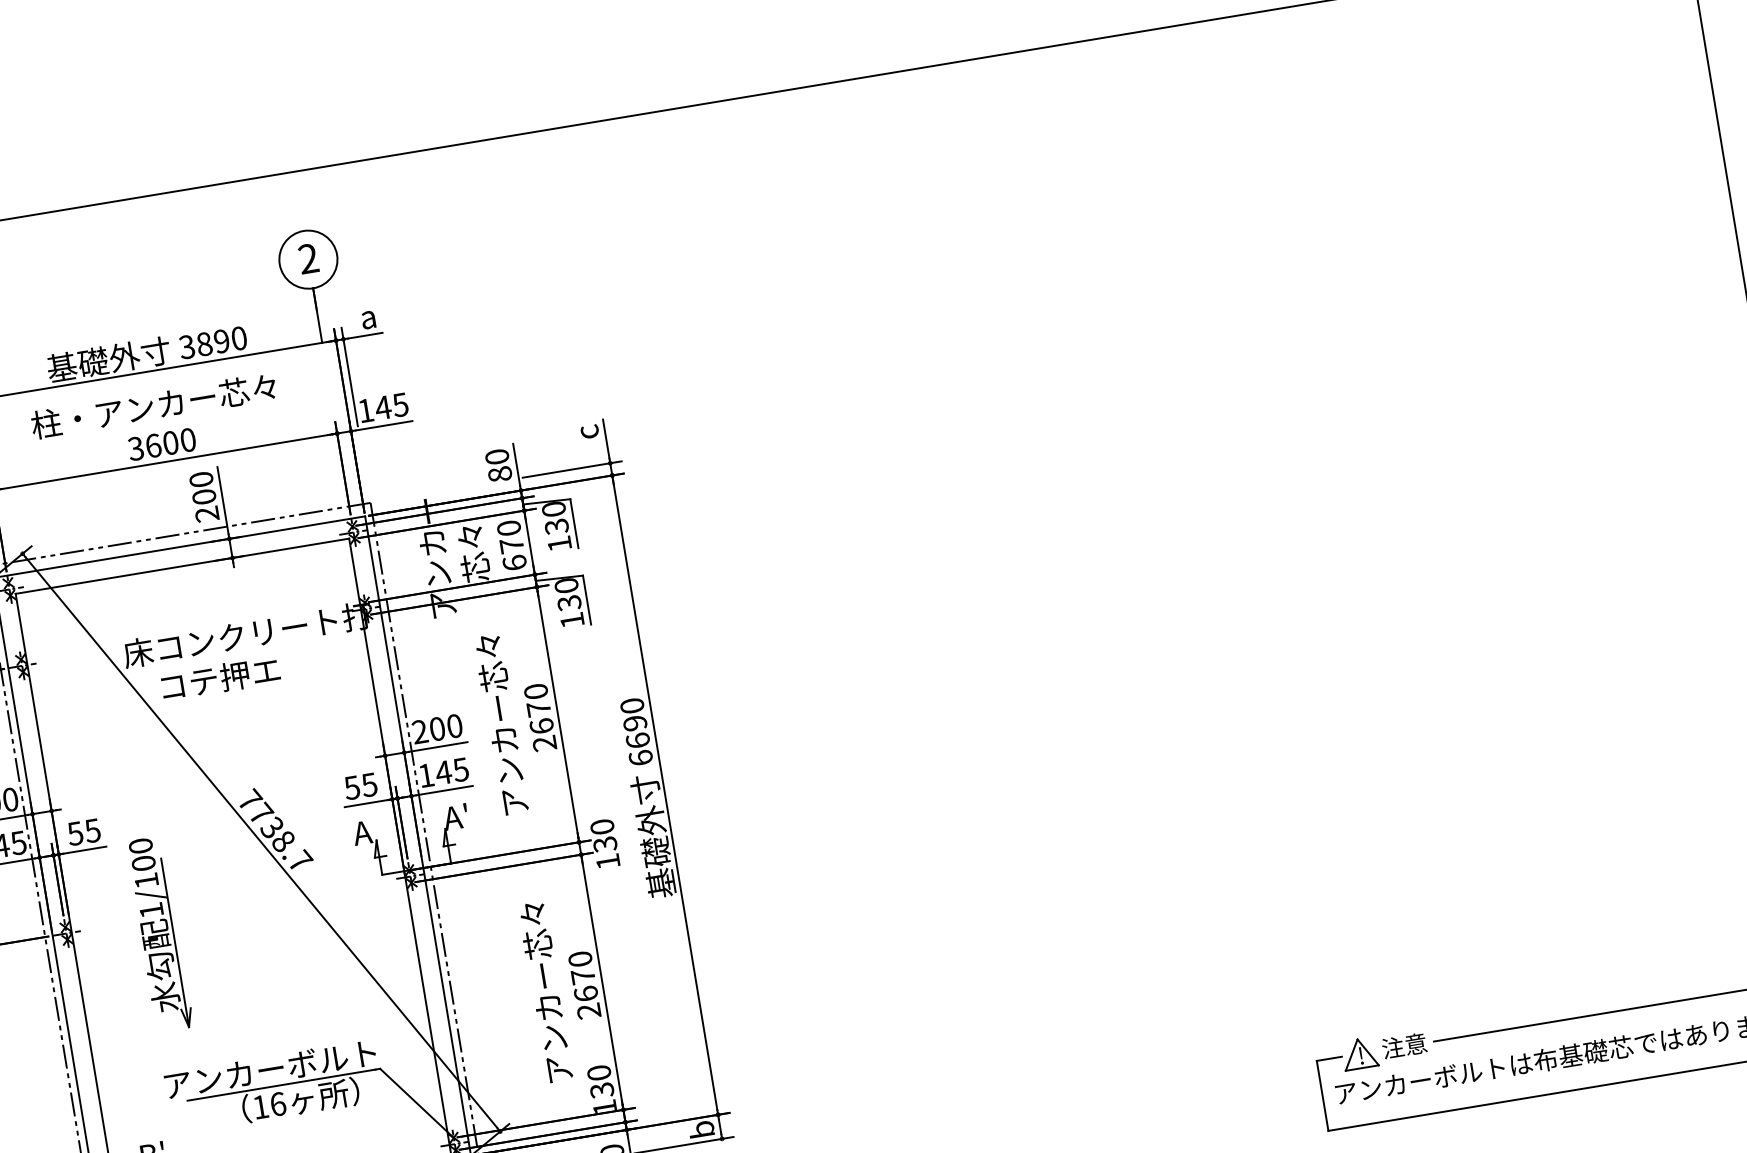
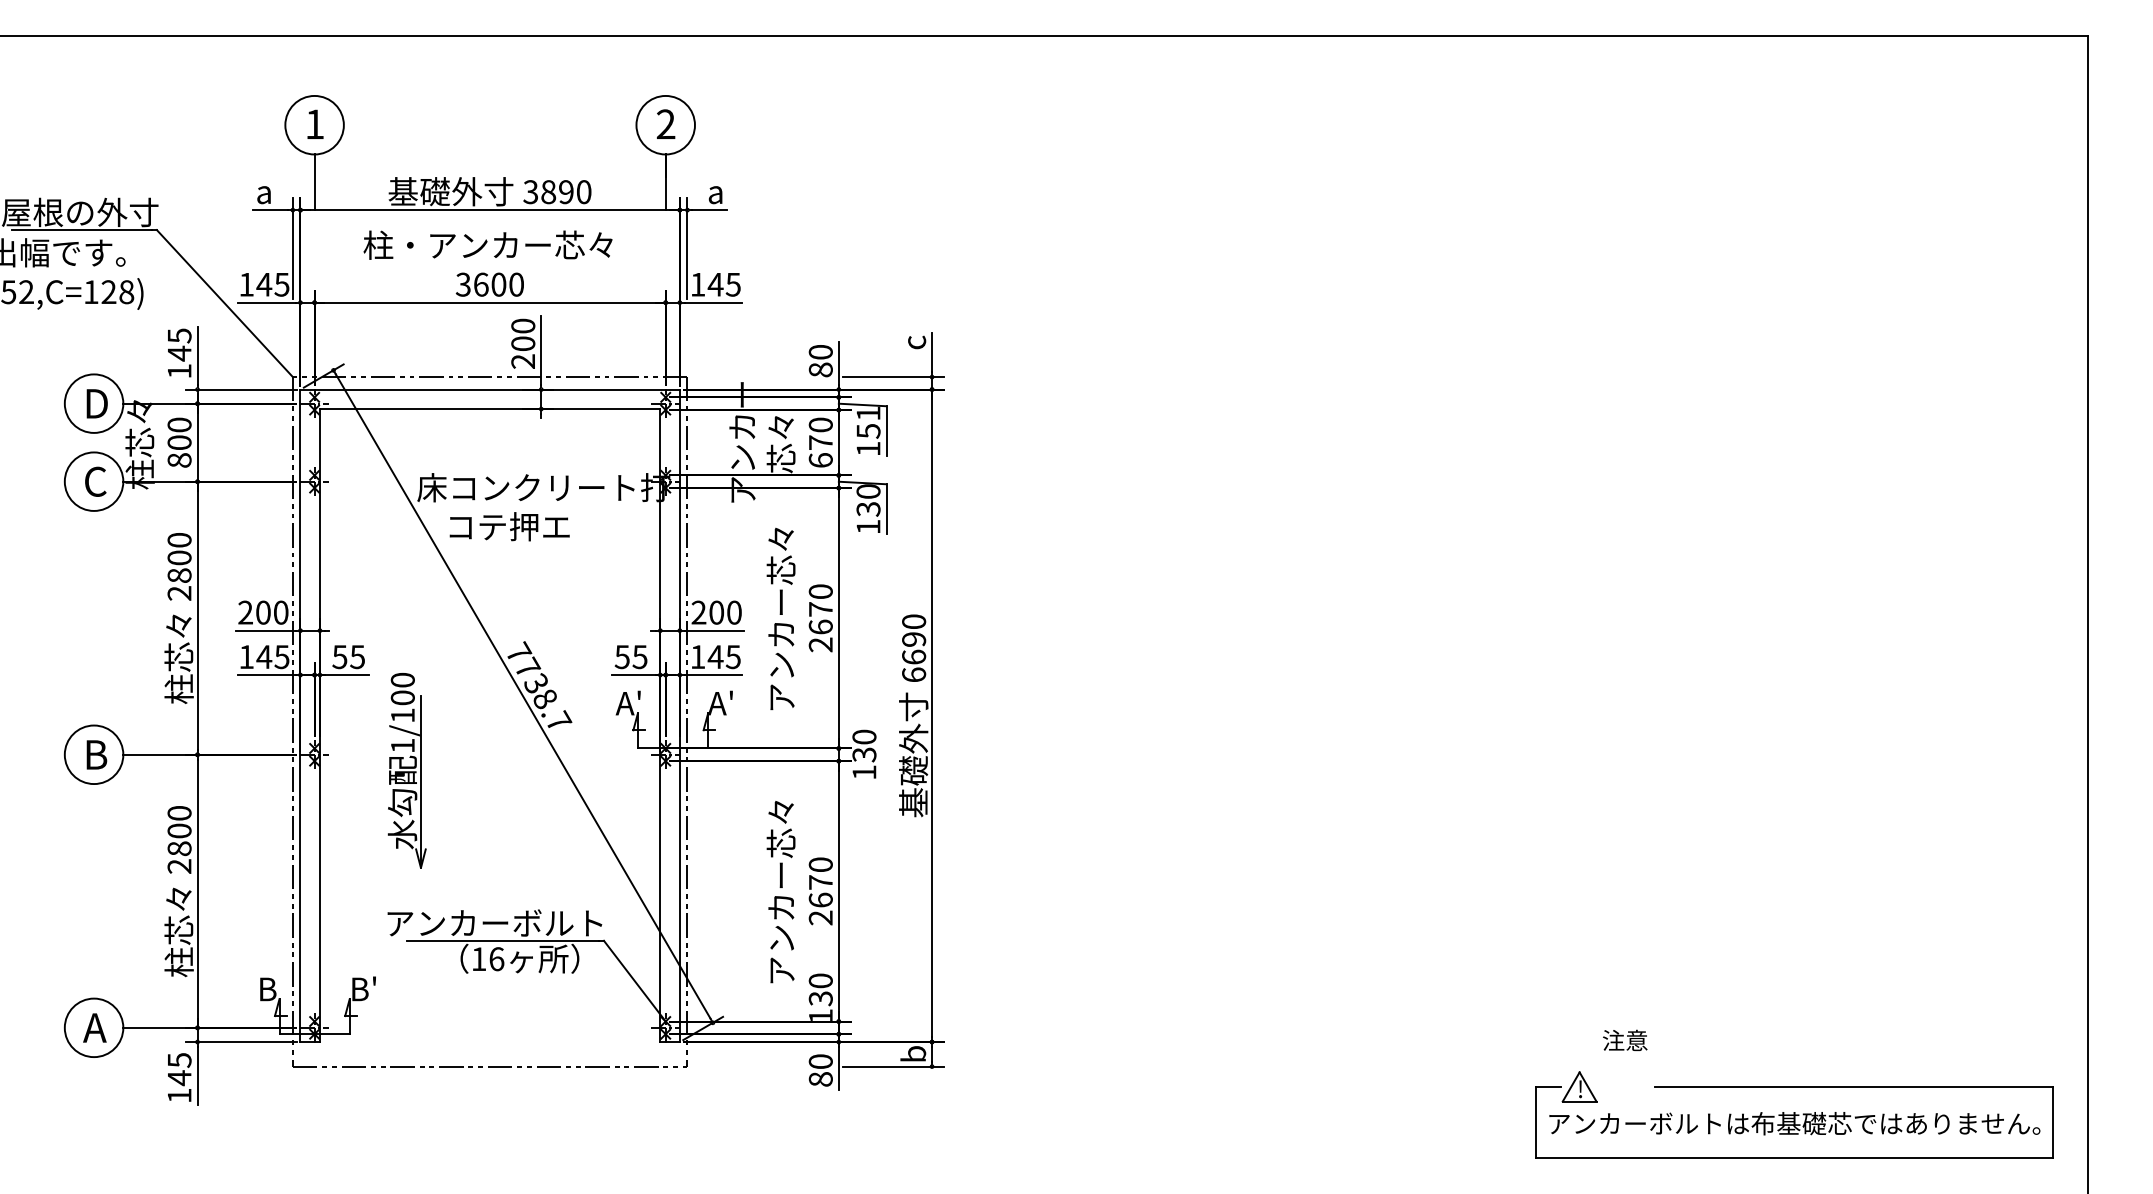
text: (555, 517) -> (868, 421), 130 -> 151
text: (374, 821) -> (638, 694), A -> A'
text: (1404, 1045) -> (1625, 1040), moved

